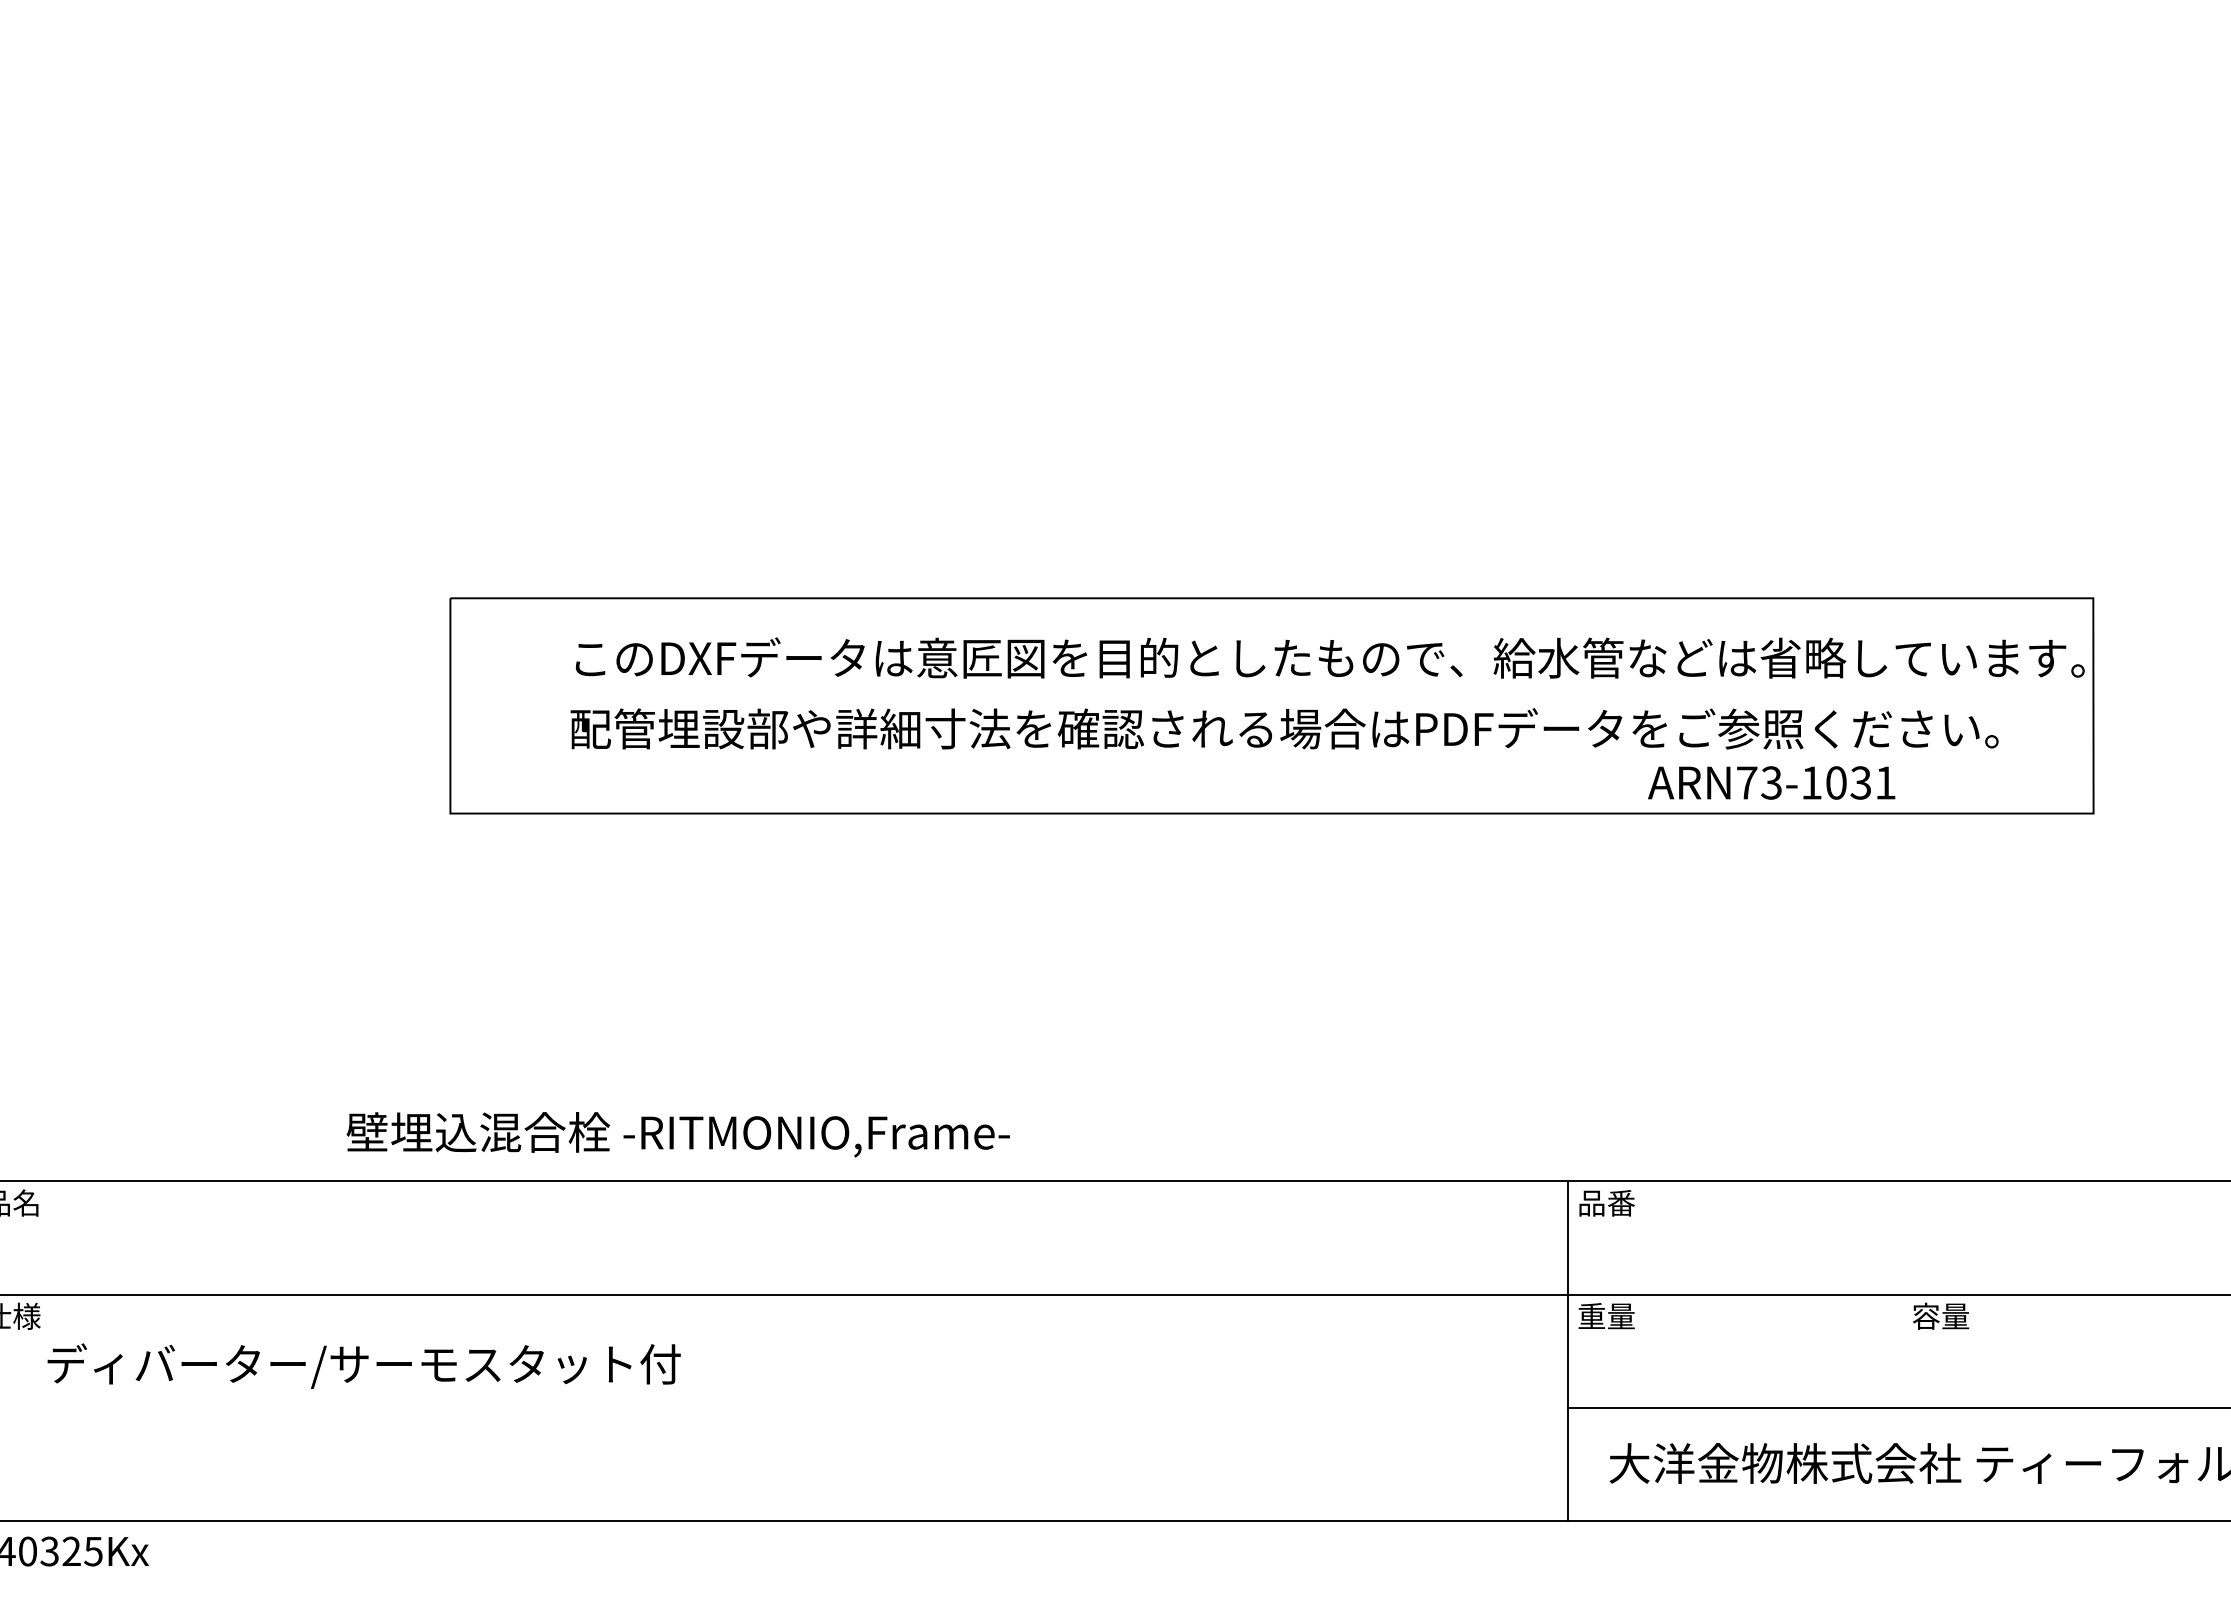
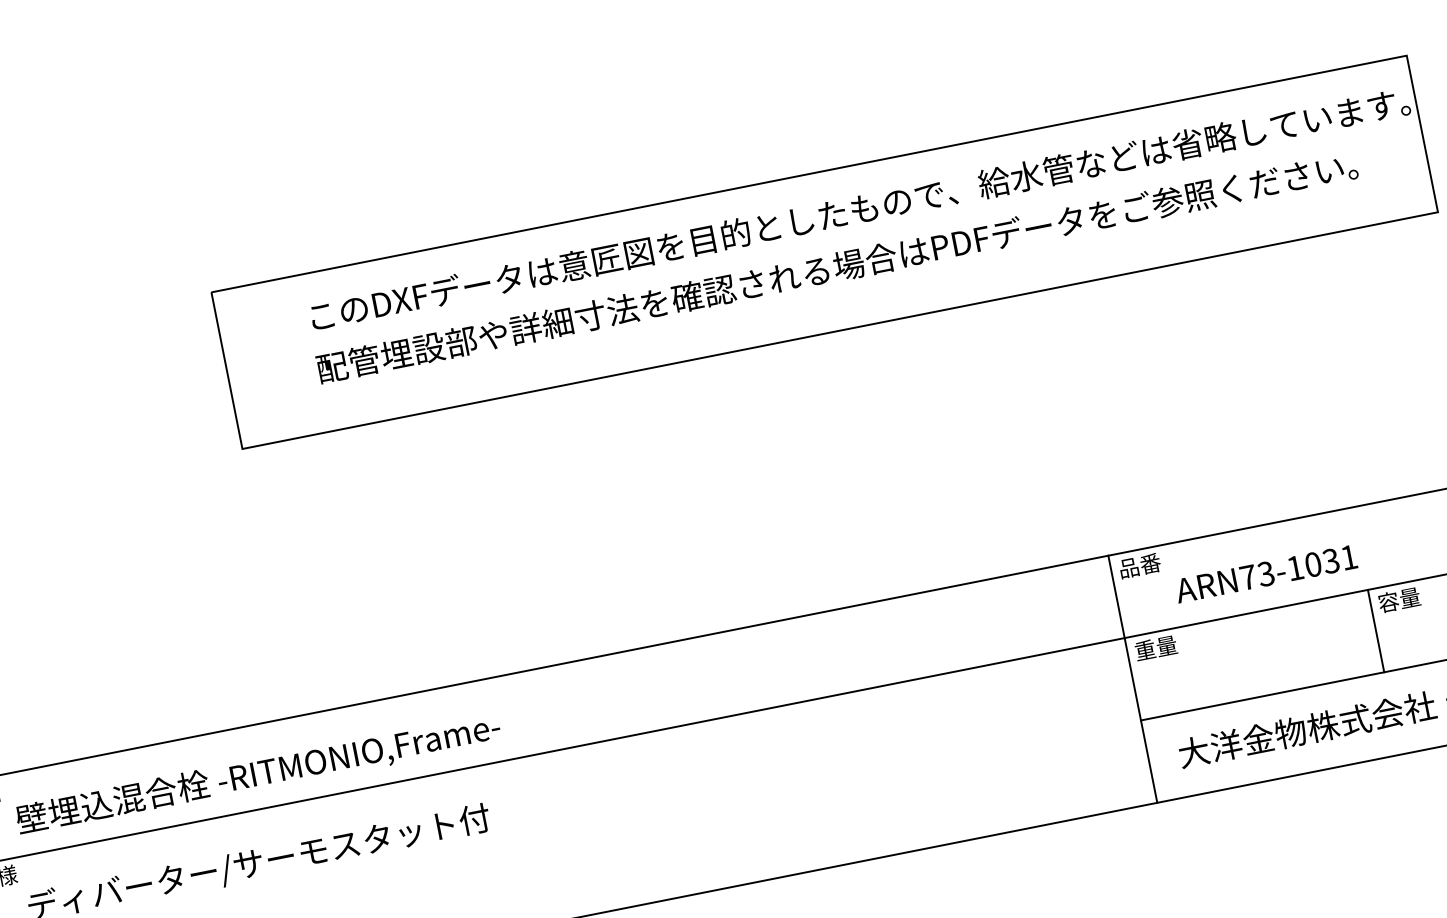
text: (1771, 782) -> (1266, 573), moved
text: (677, 1134) -> (257, 774), moved
line: (1902, 1350) -> (1376, 630), added

